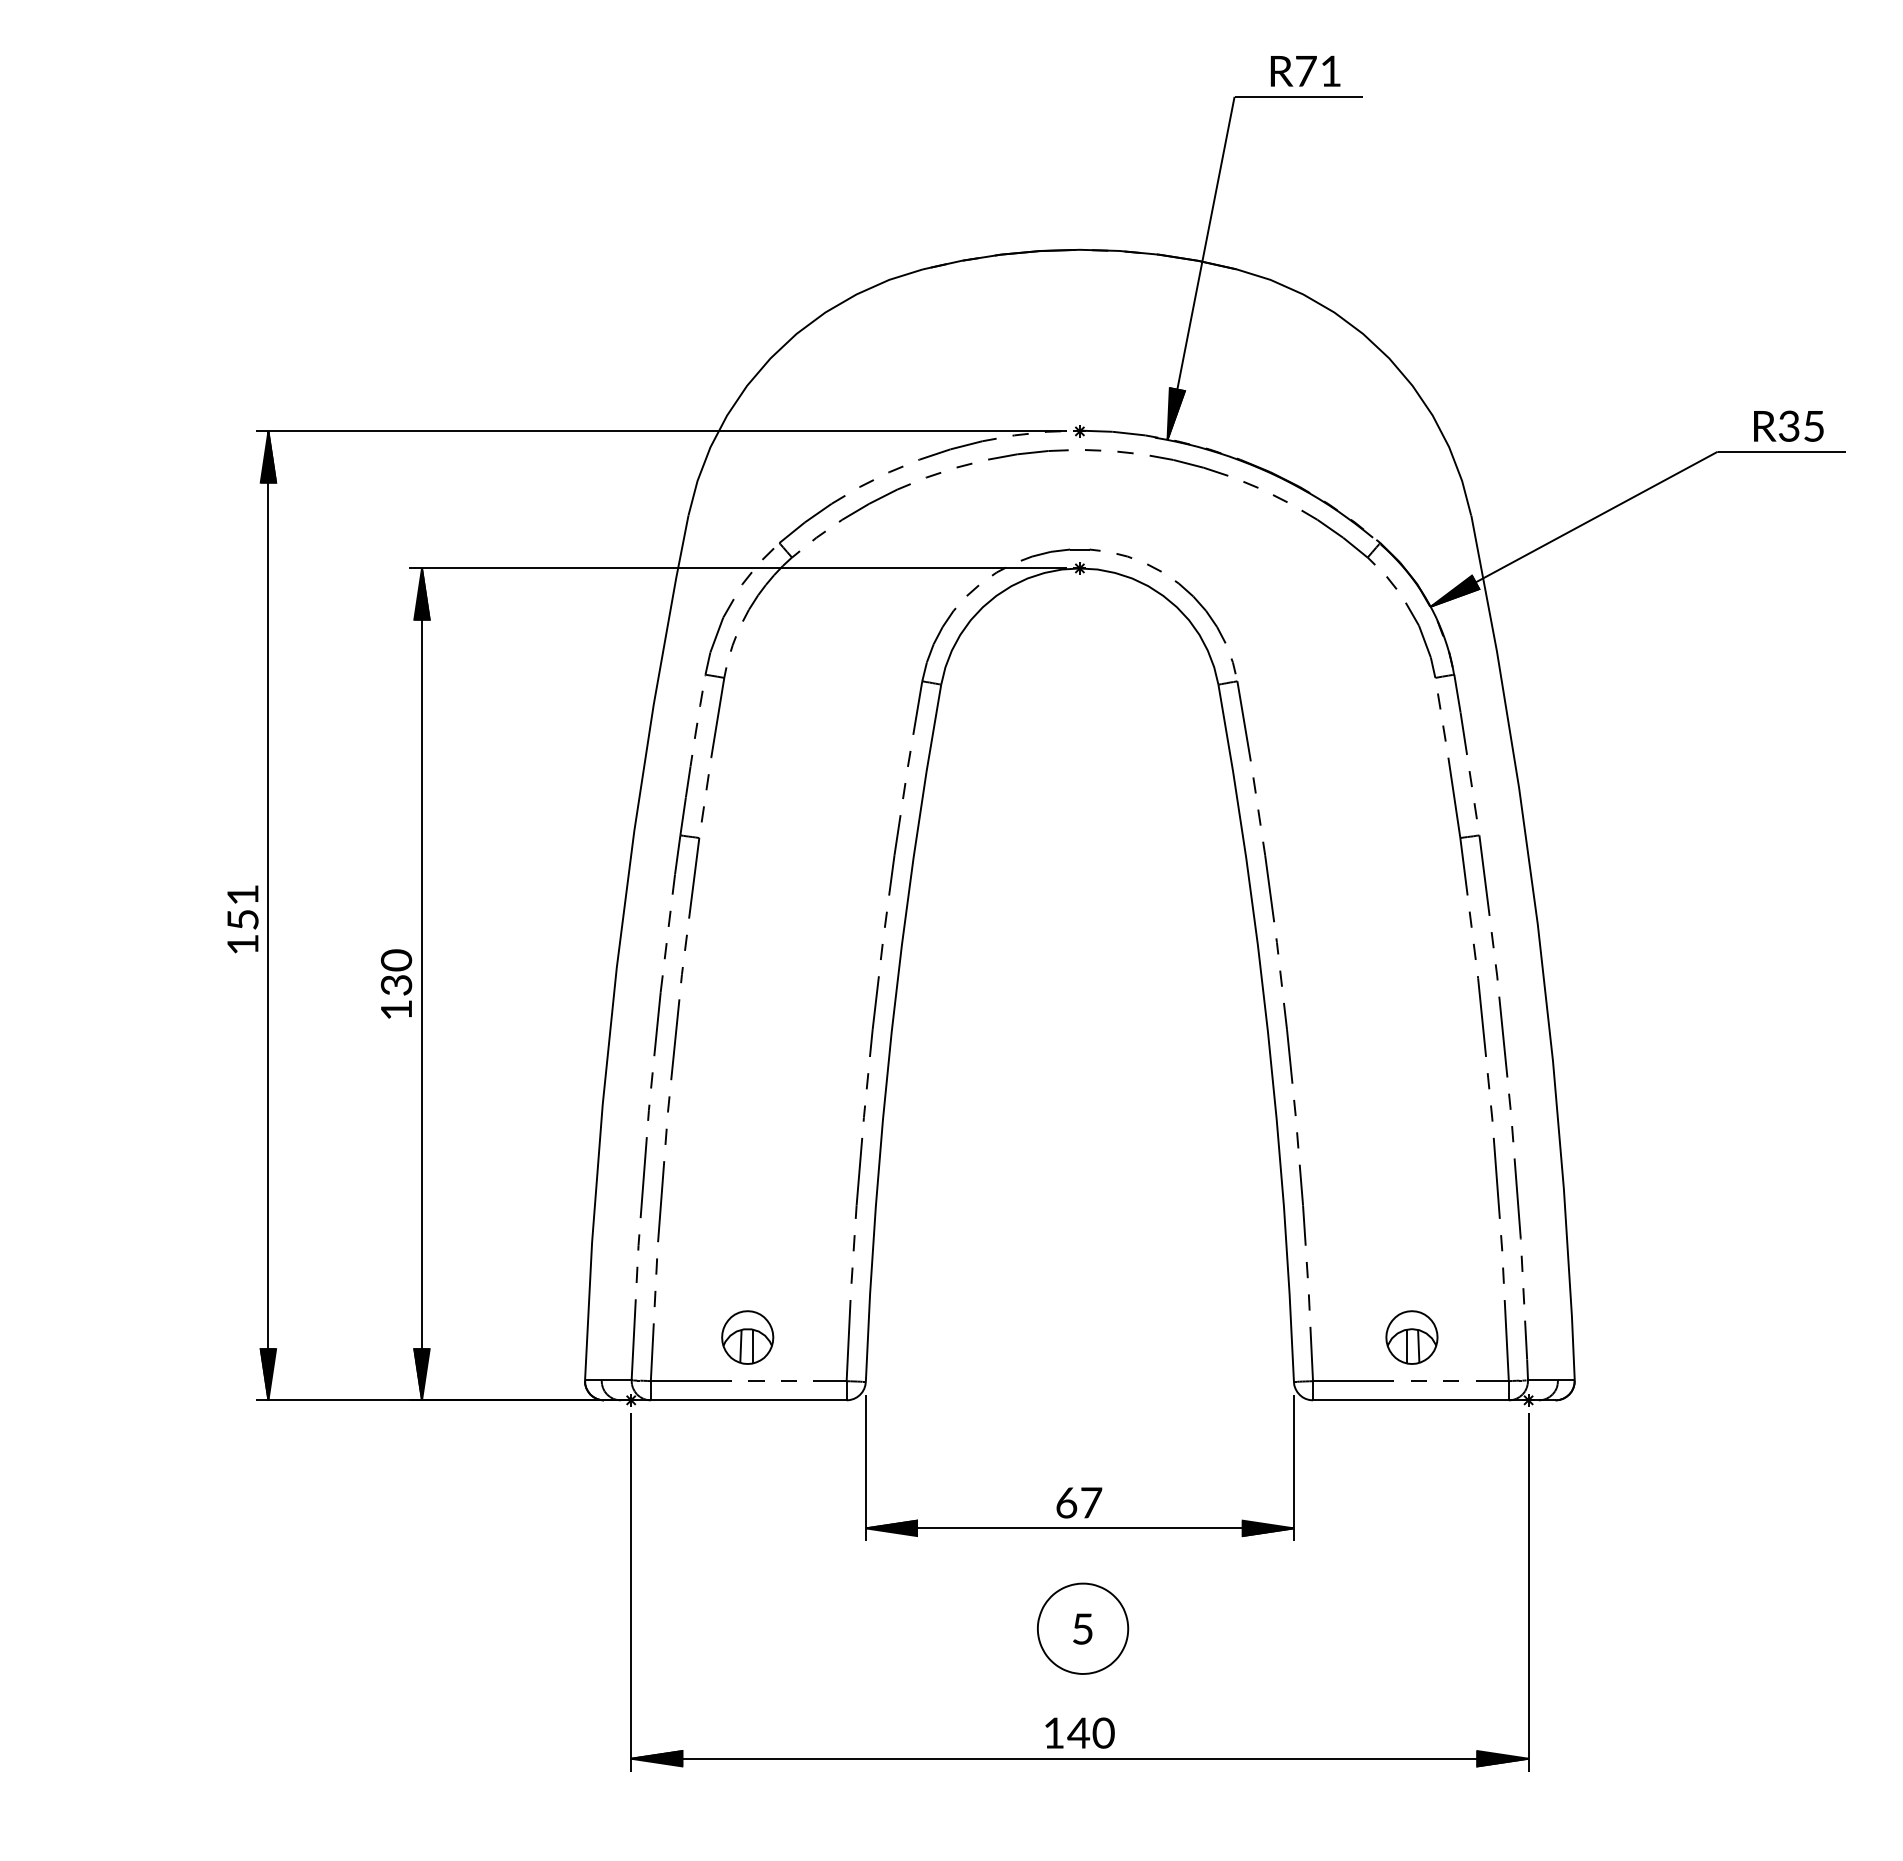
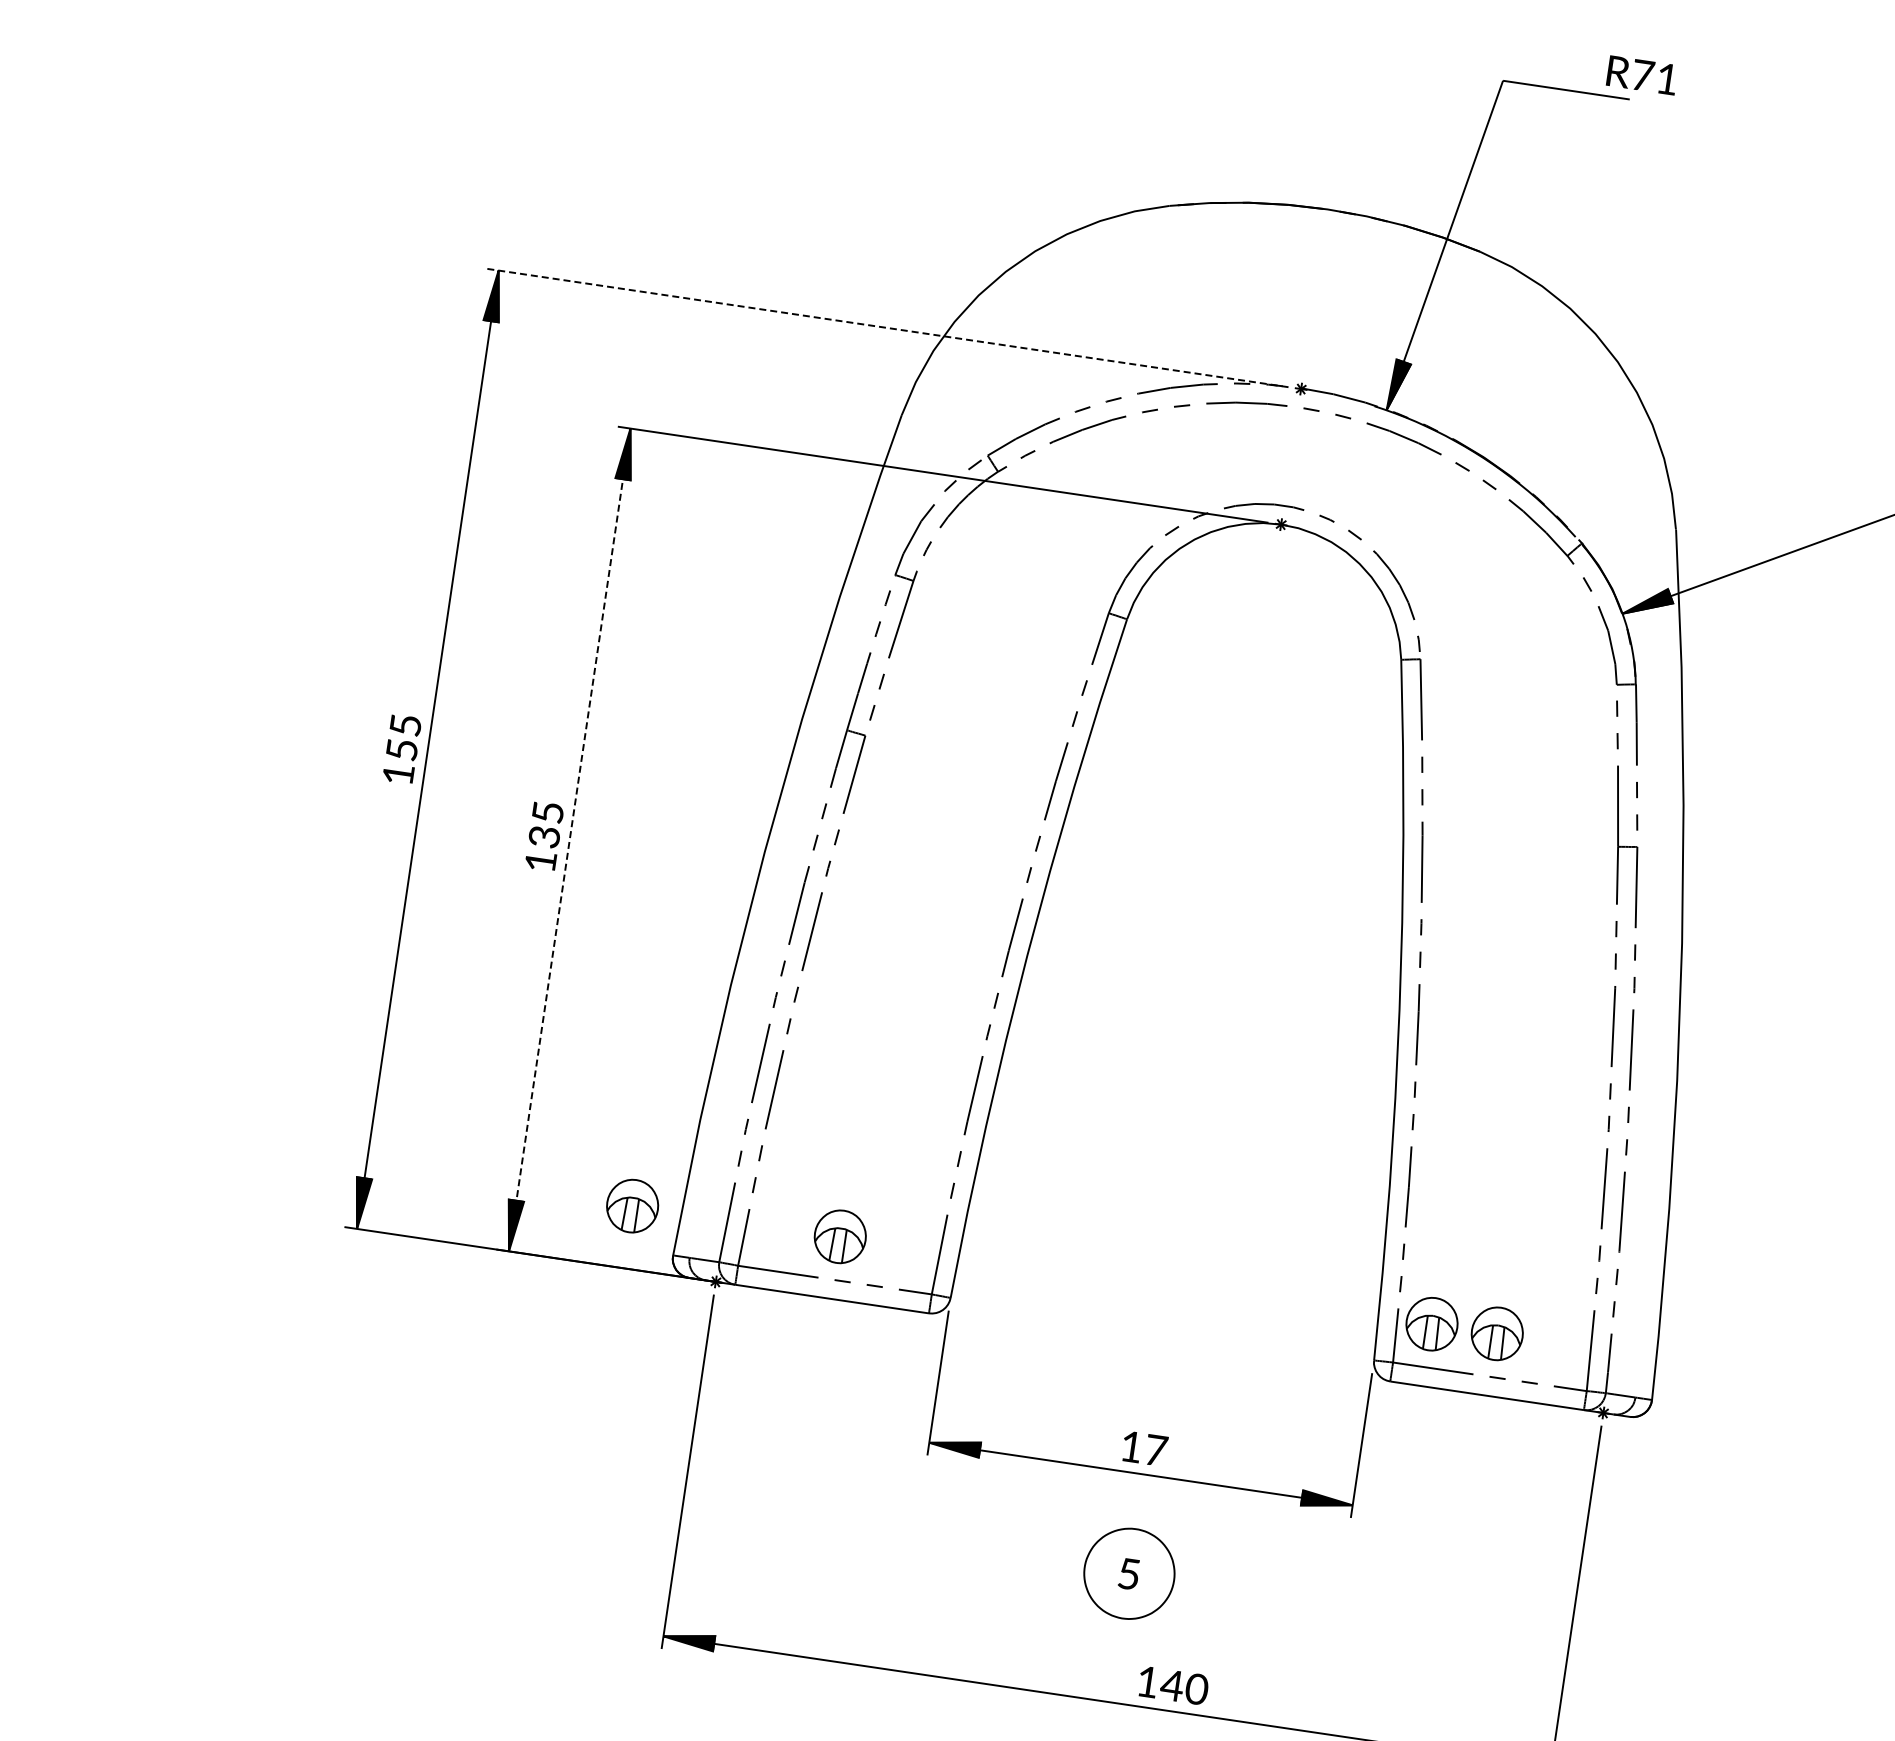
text: (1305, 70) -> (1642, 74), moved
line: (661, 431) -> (887, 328), solid -> dashed
text: (242, 894) -> (405, 724), 151 -> 155
text: (396, 960) -> (548, 812), 130 -> 135
line: (422, 984) -> (570, 840), solid -> dashed
part: (537, 1337) -> (632, 1206), added
part: (1345, 1337) -> (1431, 1324), added
text: (1066, 1502) -> (1131, 1446), 67 -> 17
text: (1079, 1732) -> (1173, 1685), moved

